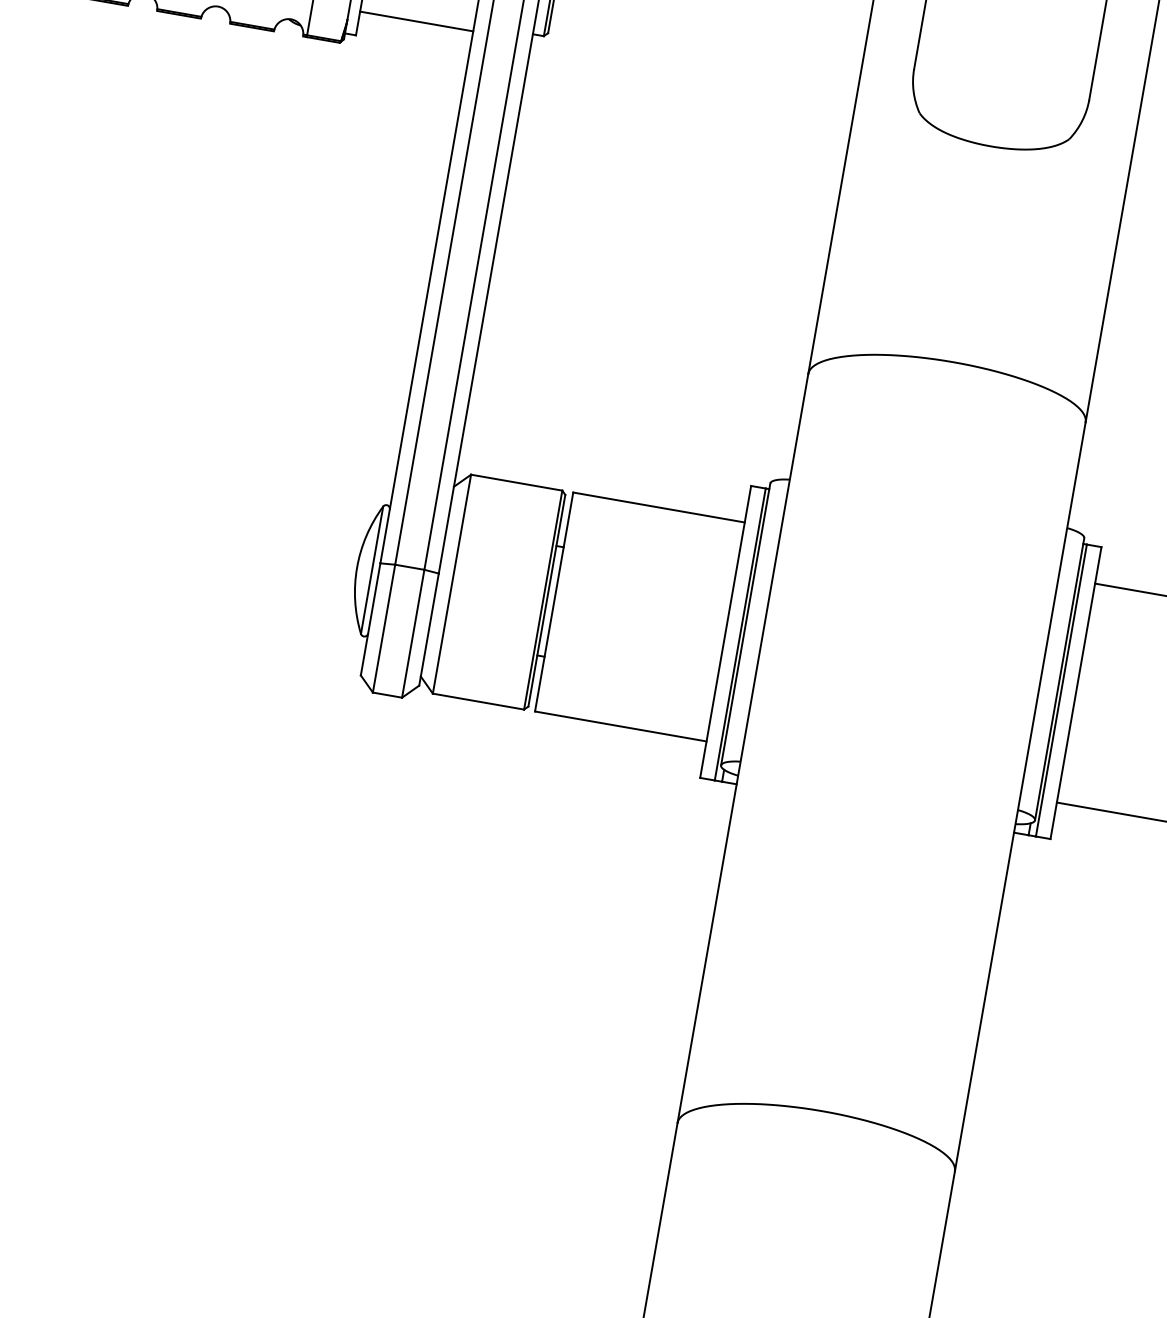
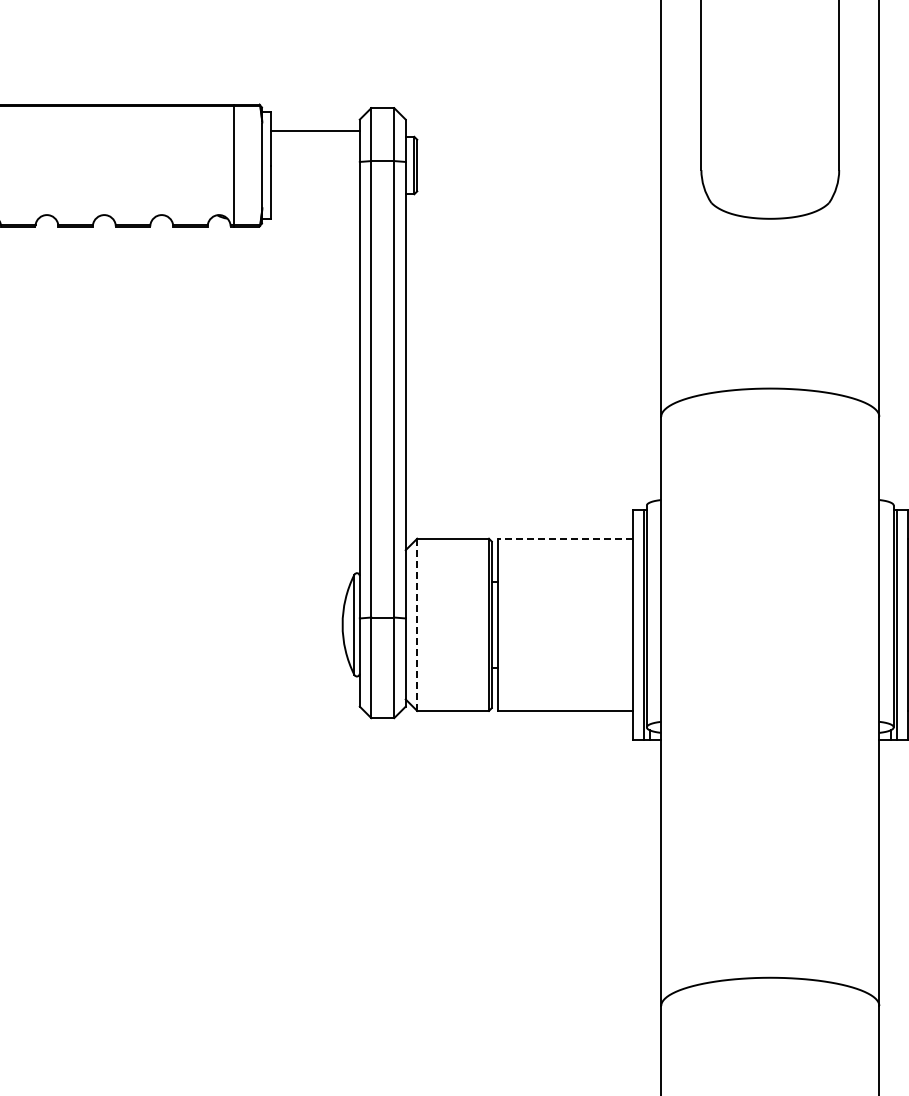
line: (415, 21) -> (314, 200), removed
line: (658, 507) -> (564, 538), solid -> dashed
line: (452, 585) -> (417, 625), solid -> dashed

